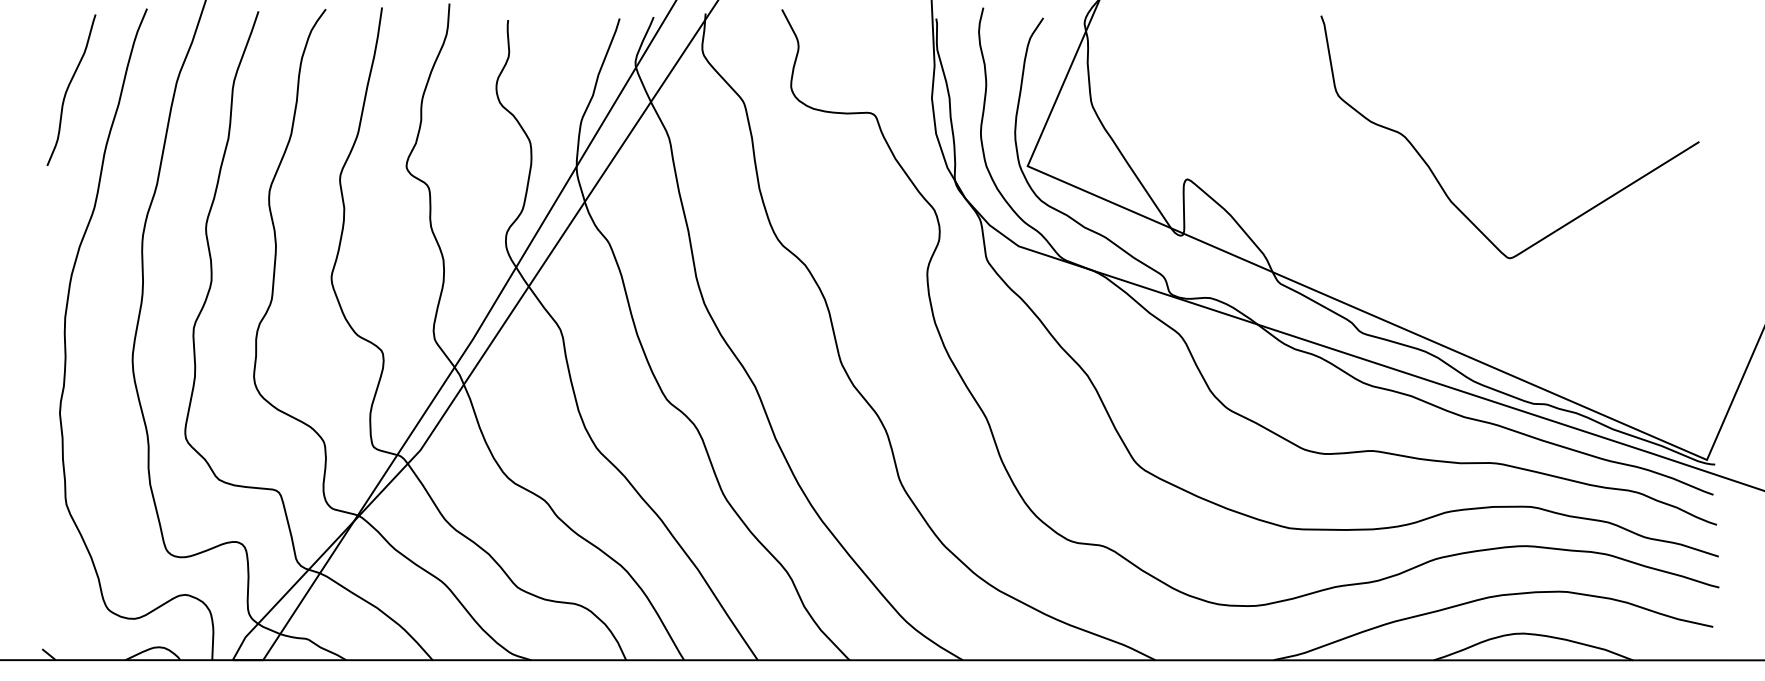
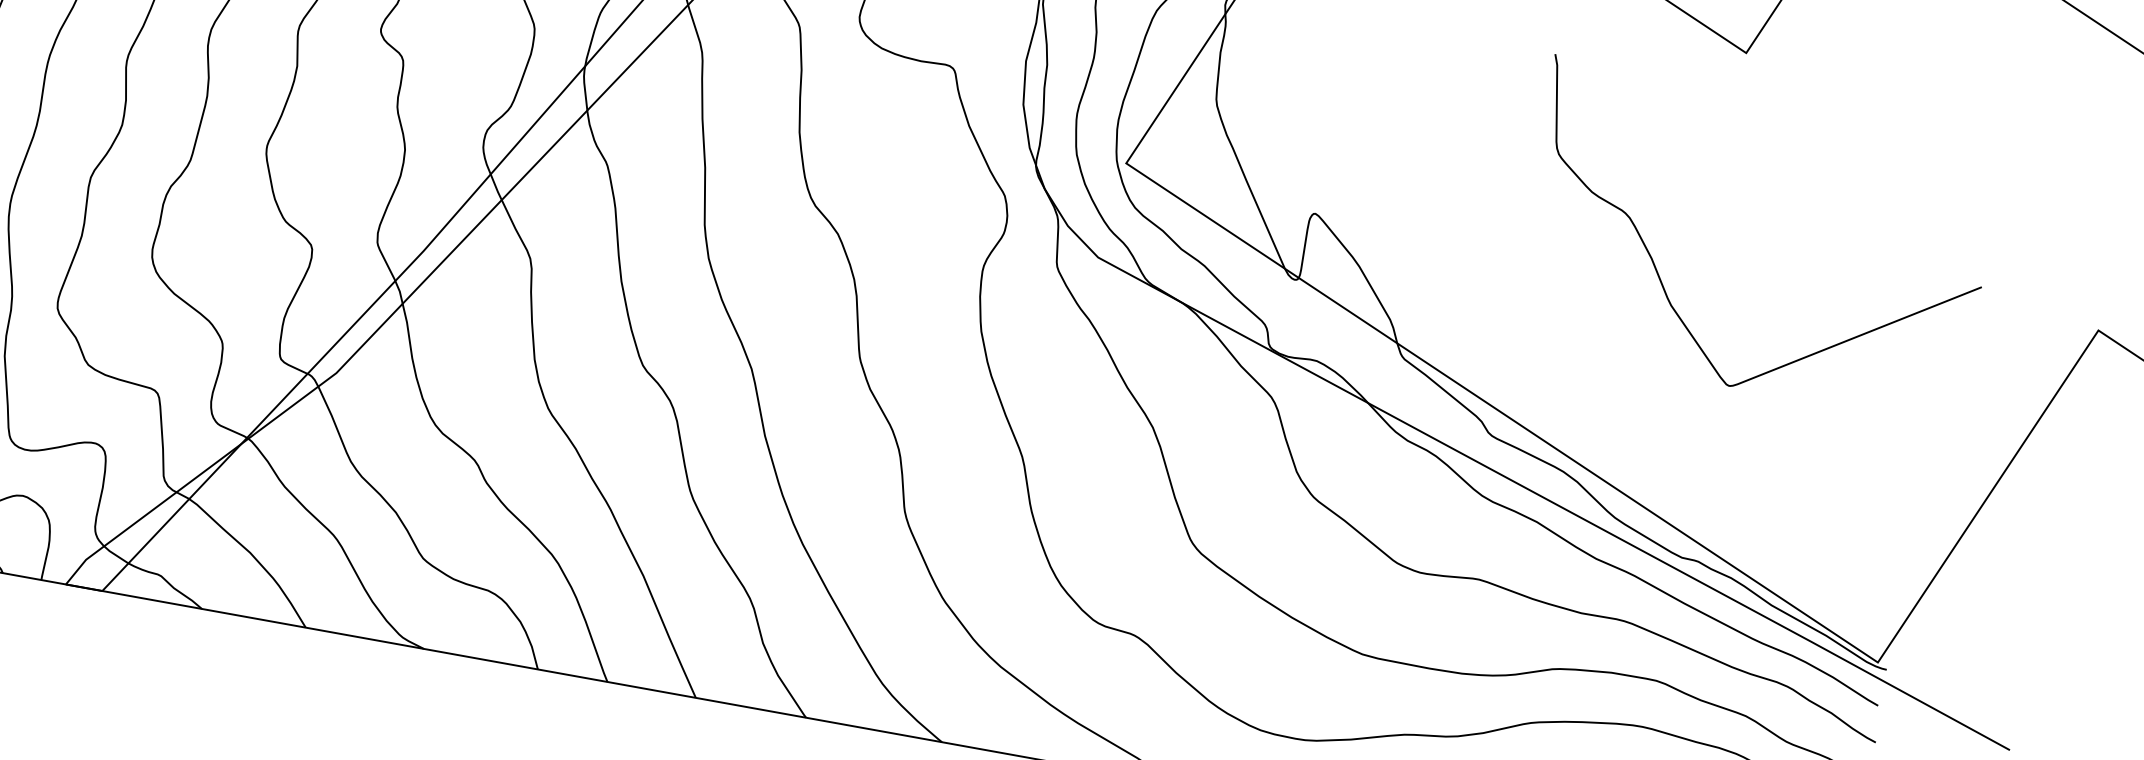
curve: (1439, 181) -> (1661, 278), moved

